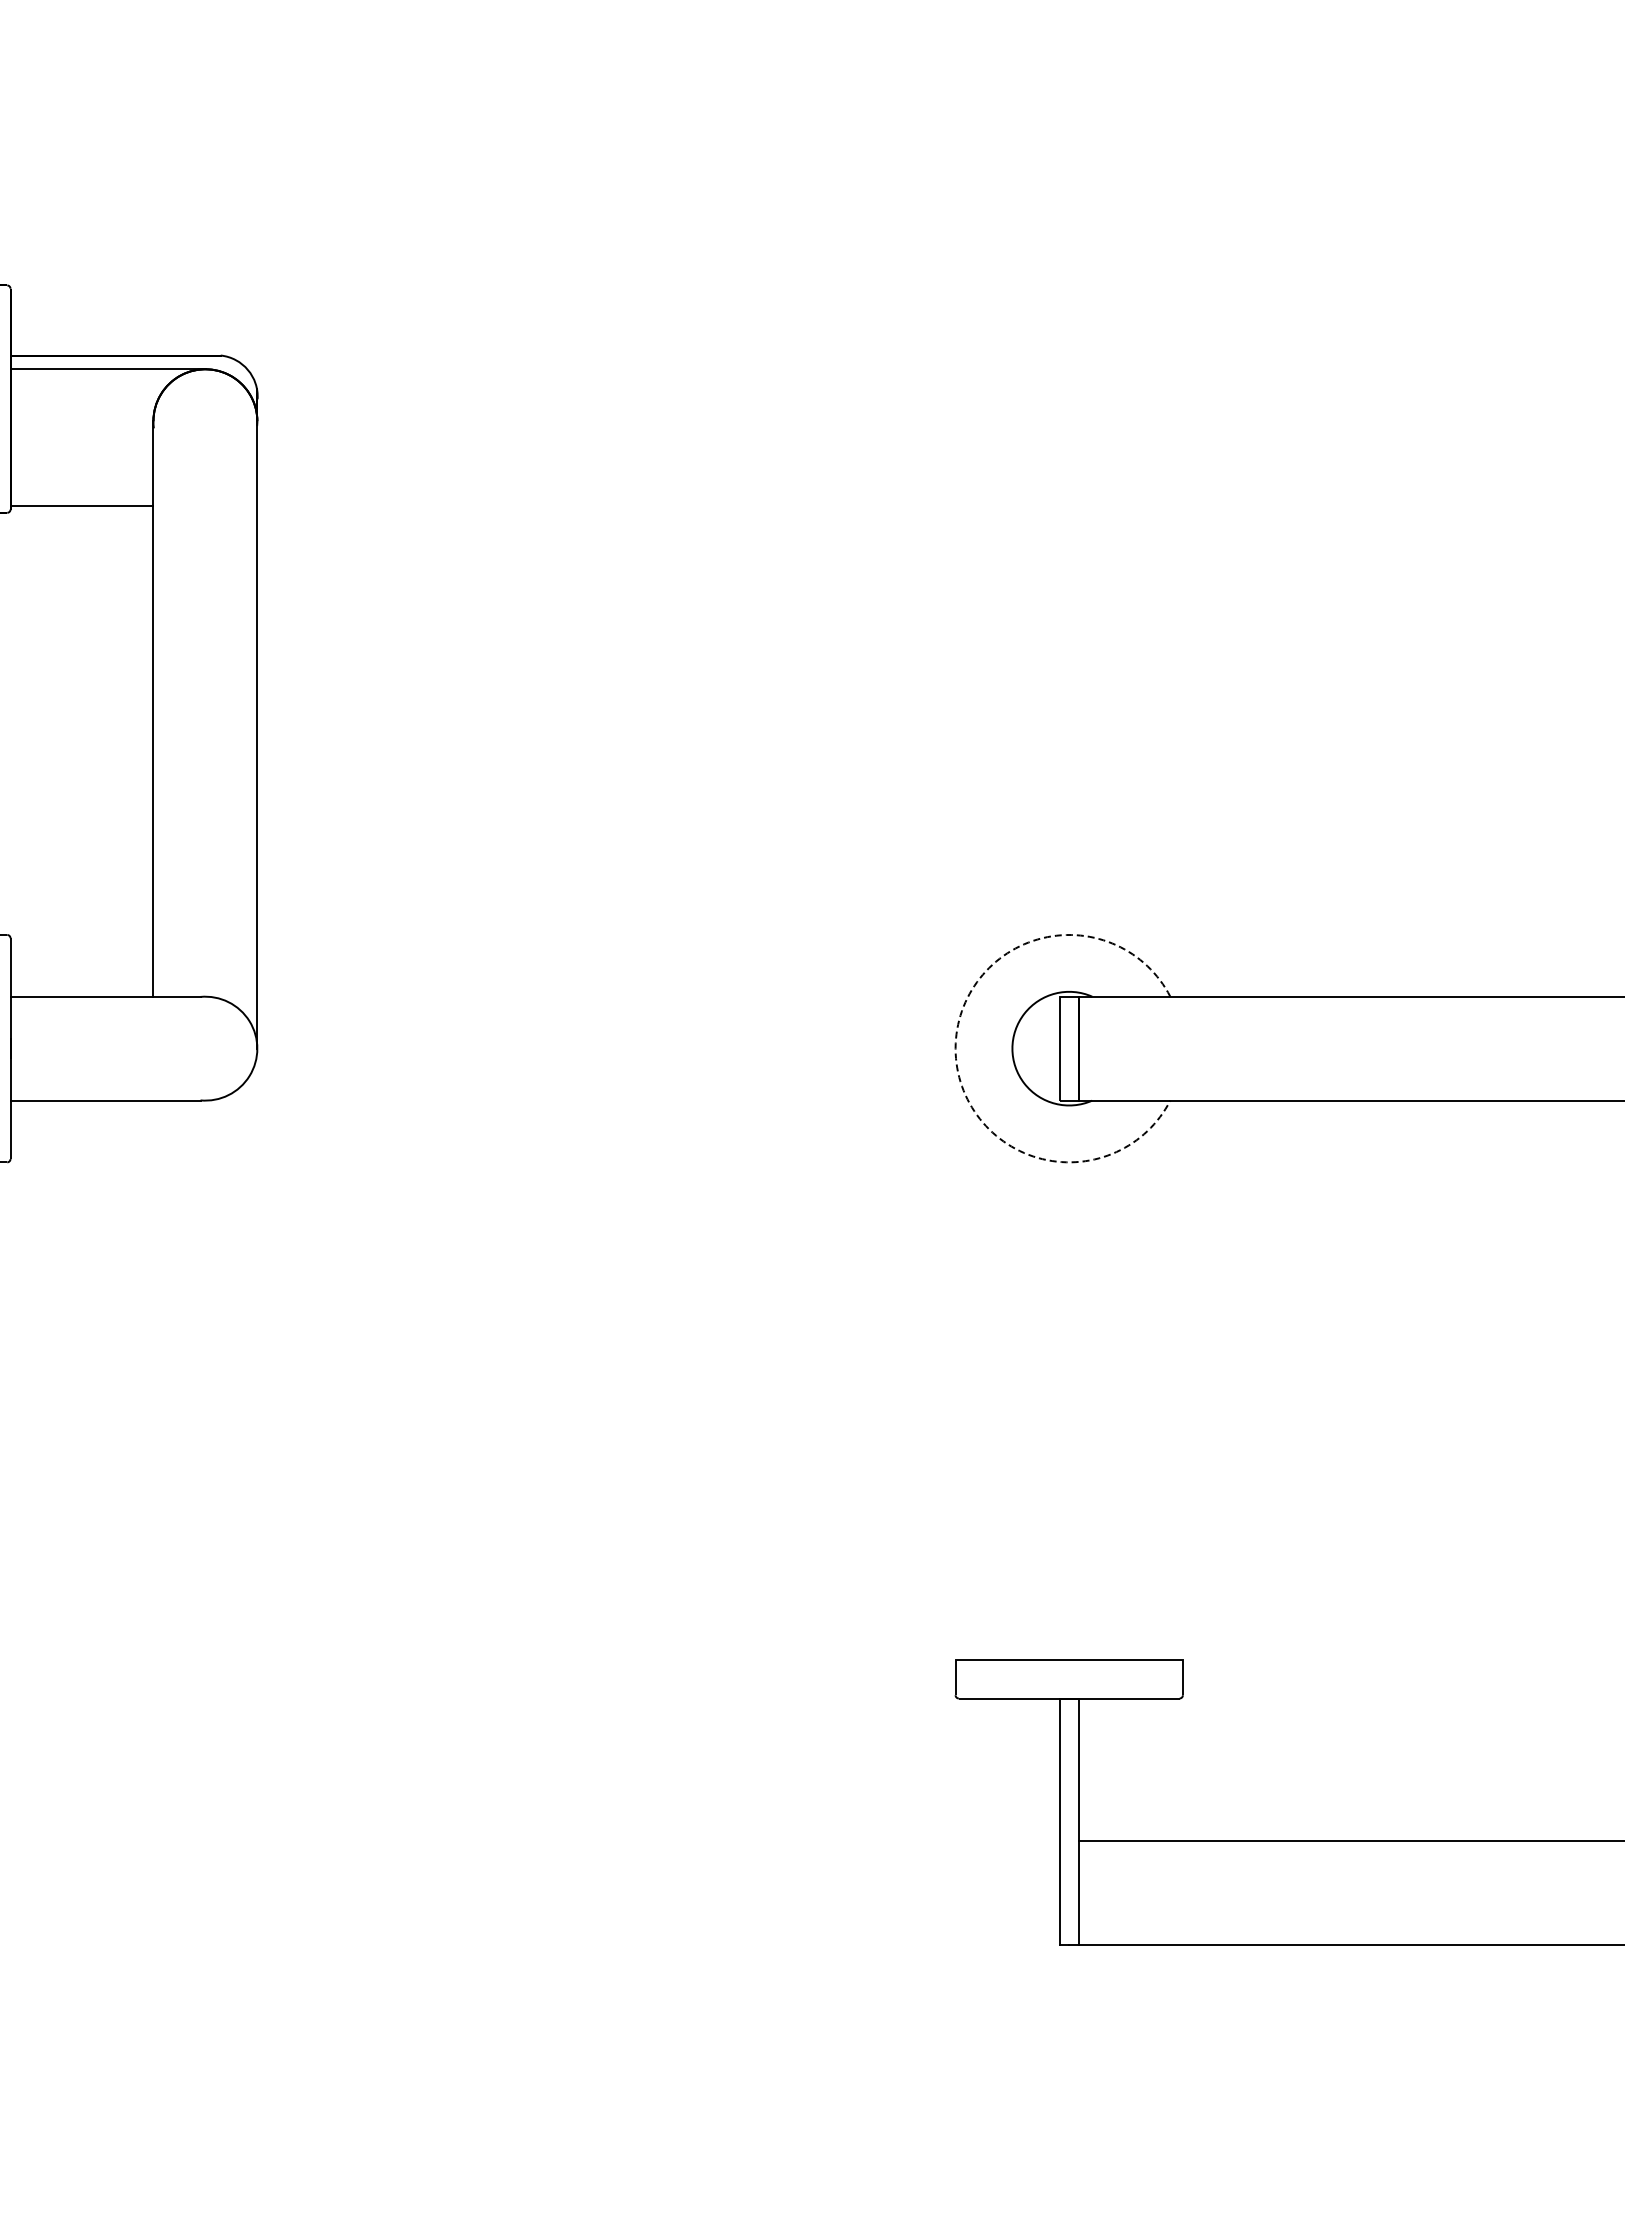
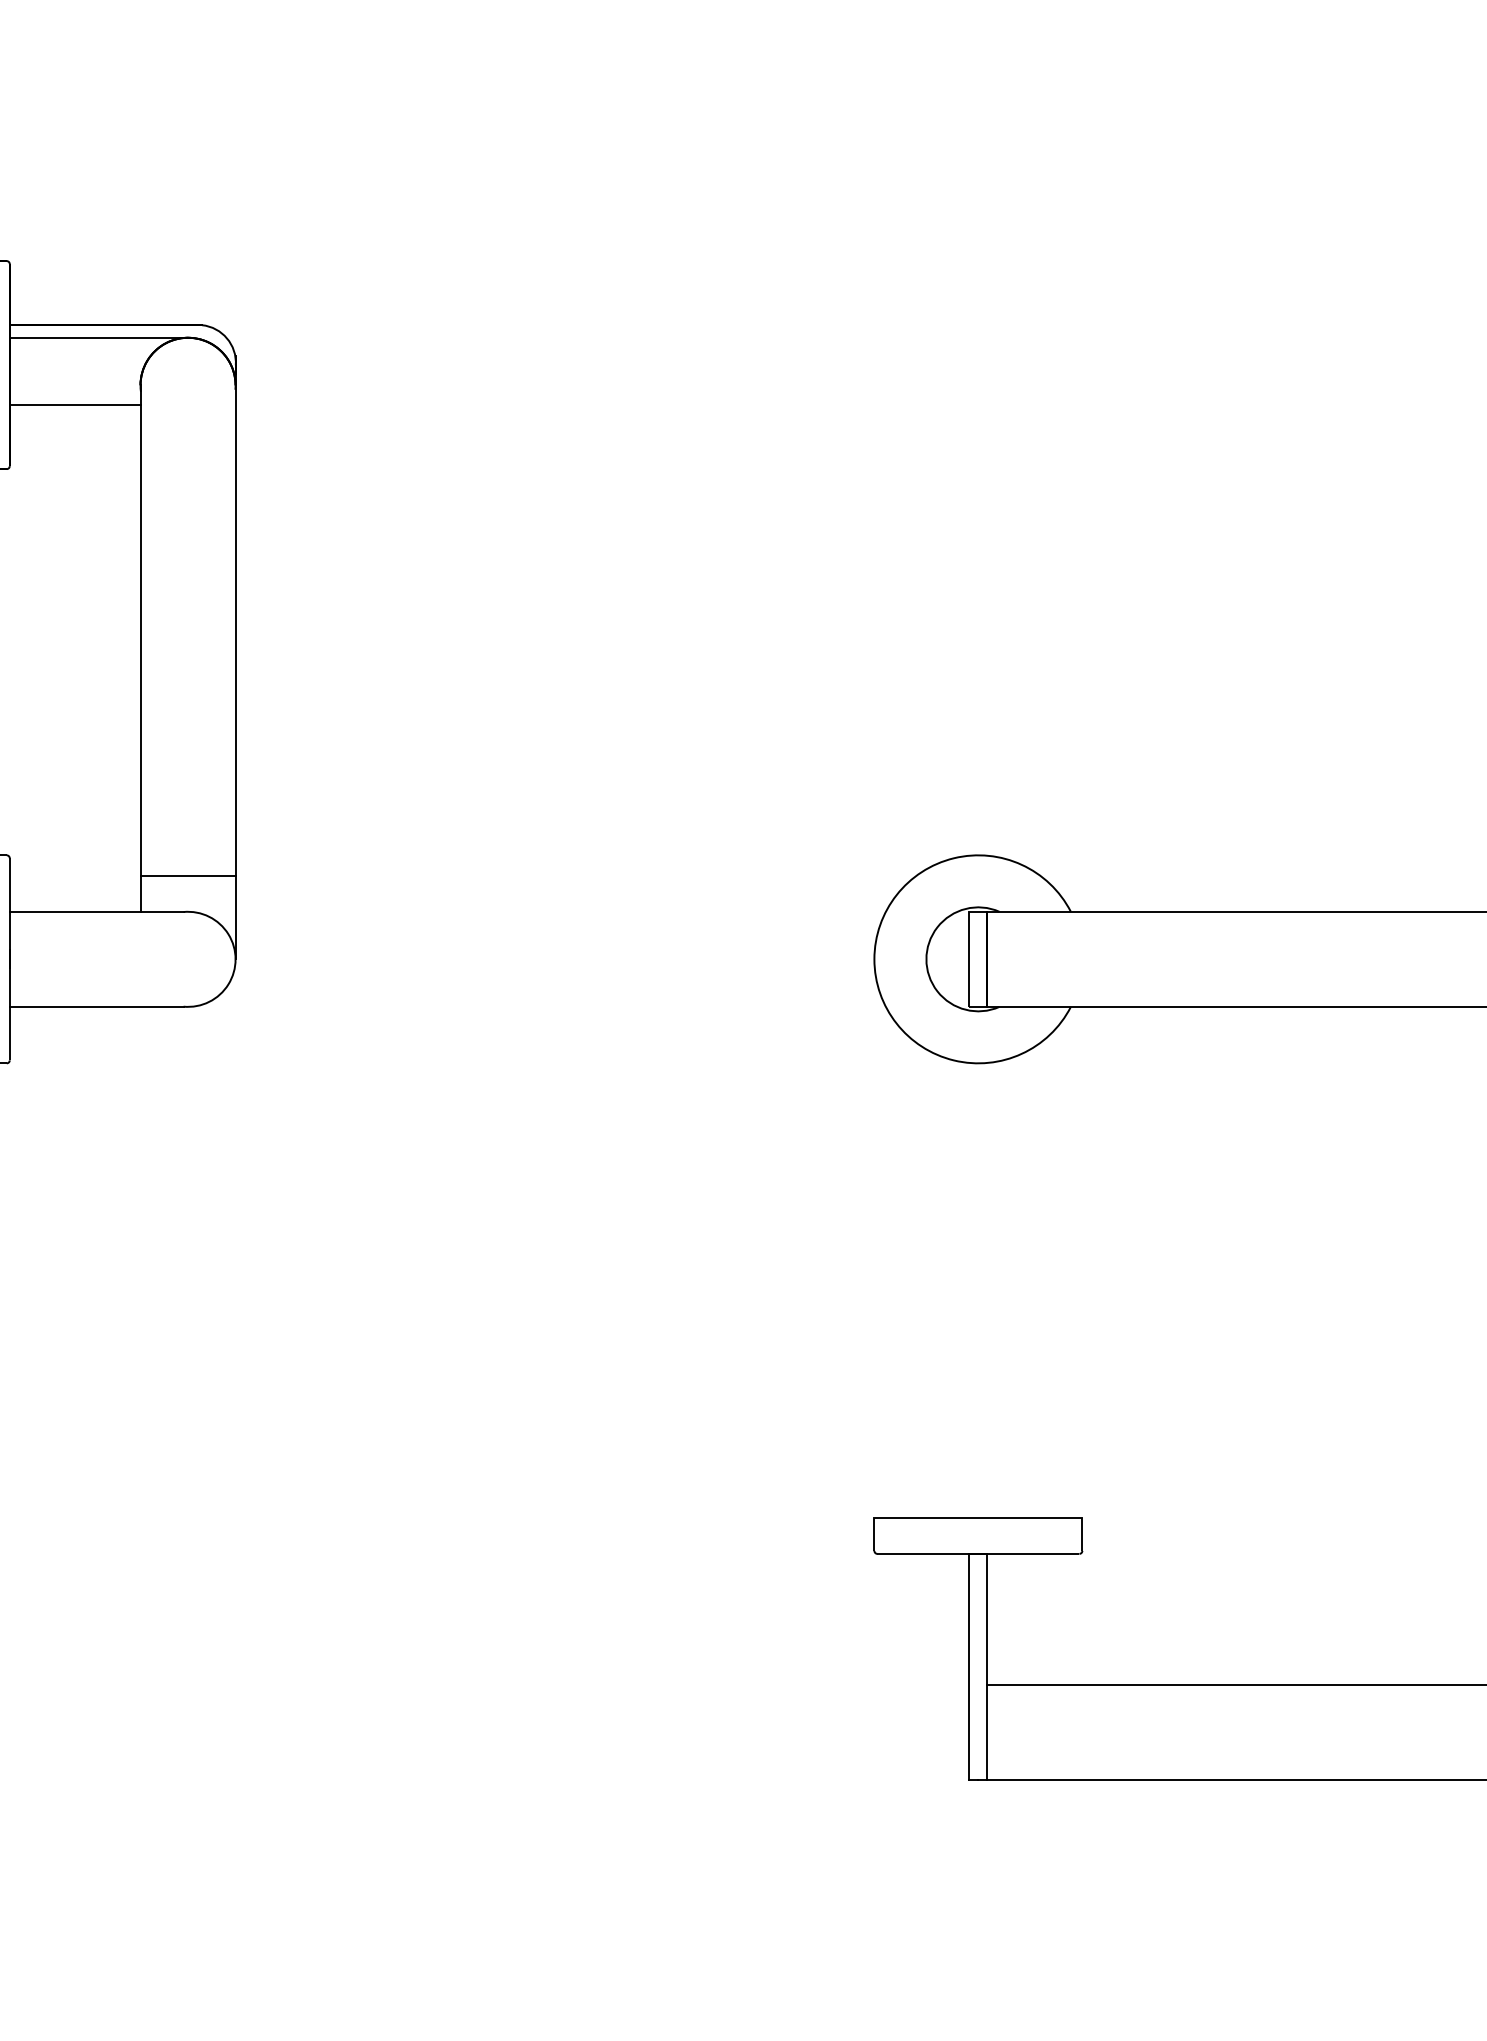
line: (81, 505) -> (74, 404), moved
line: (205, 957) -> (188, 875), added
arc: (955, 1048) -> (874, 959), dashed -> solid

